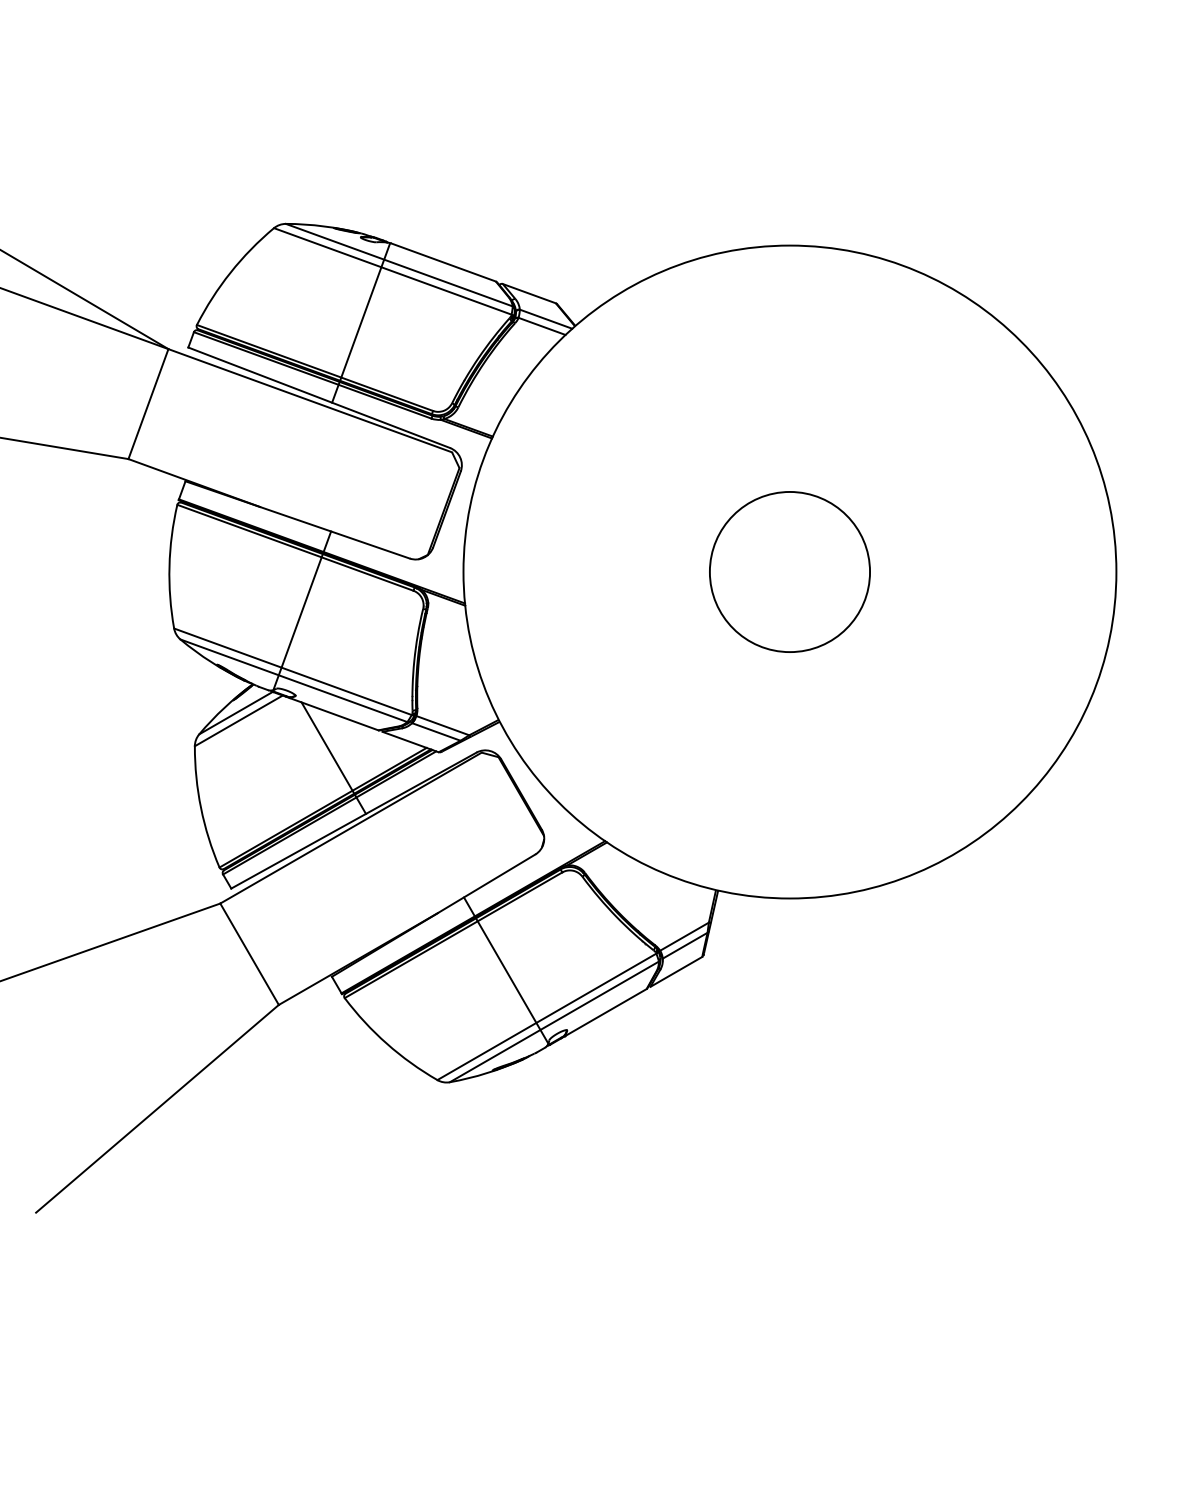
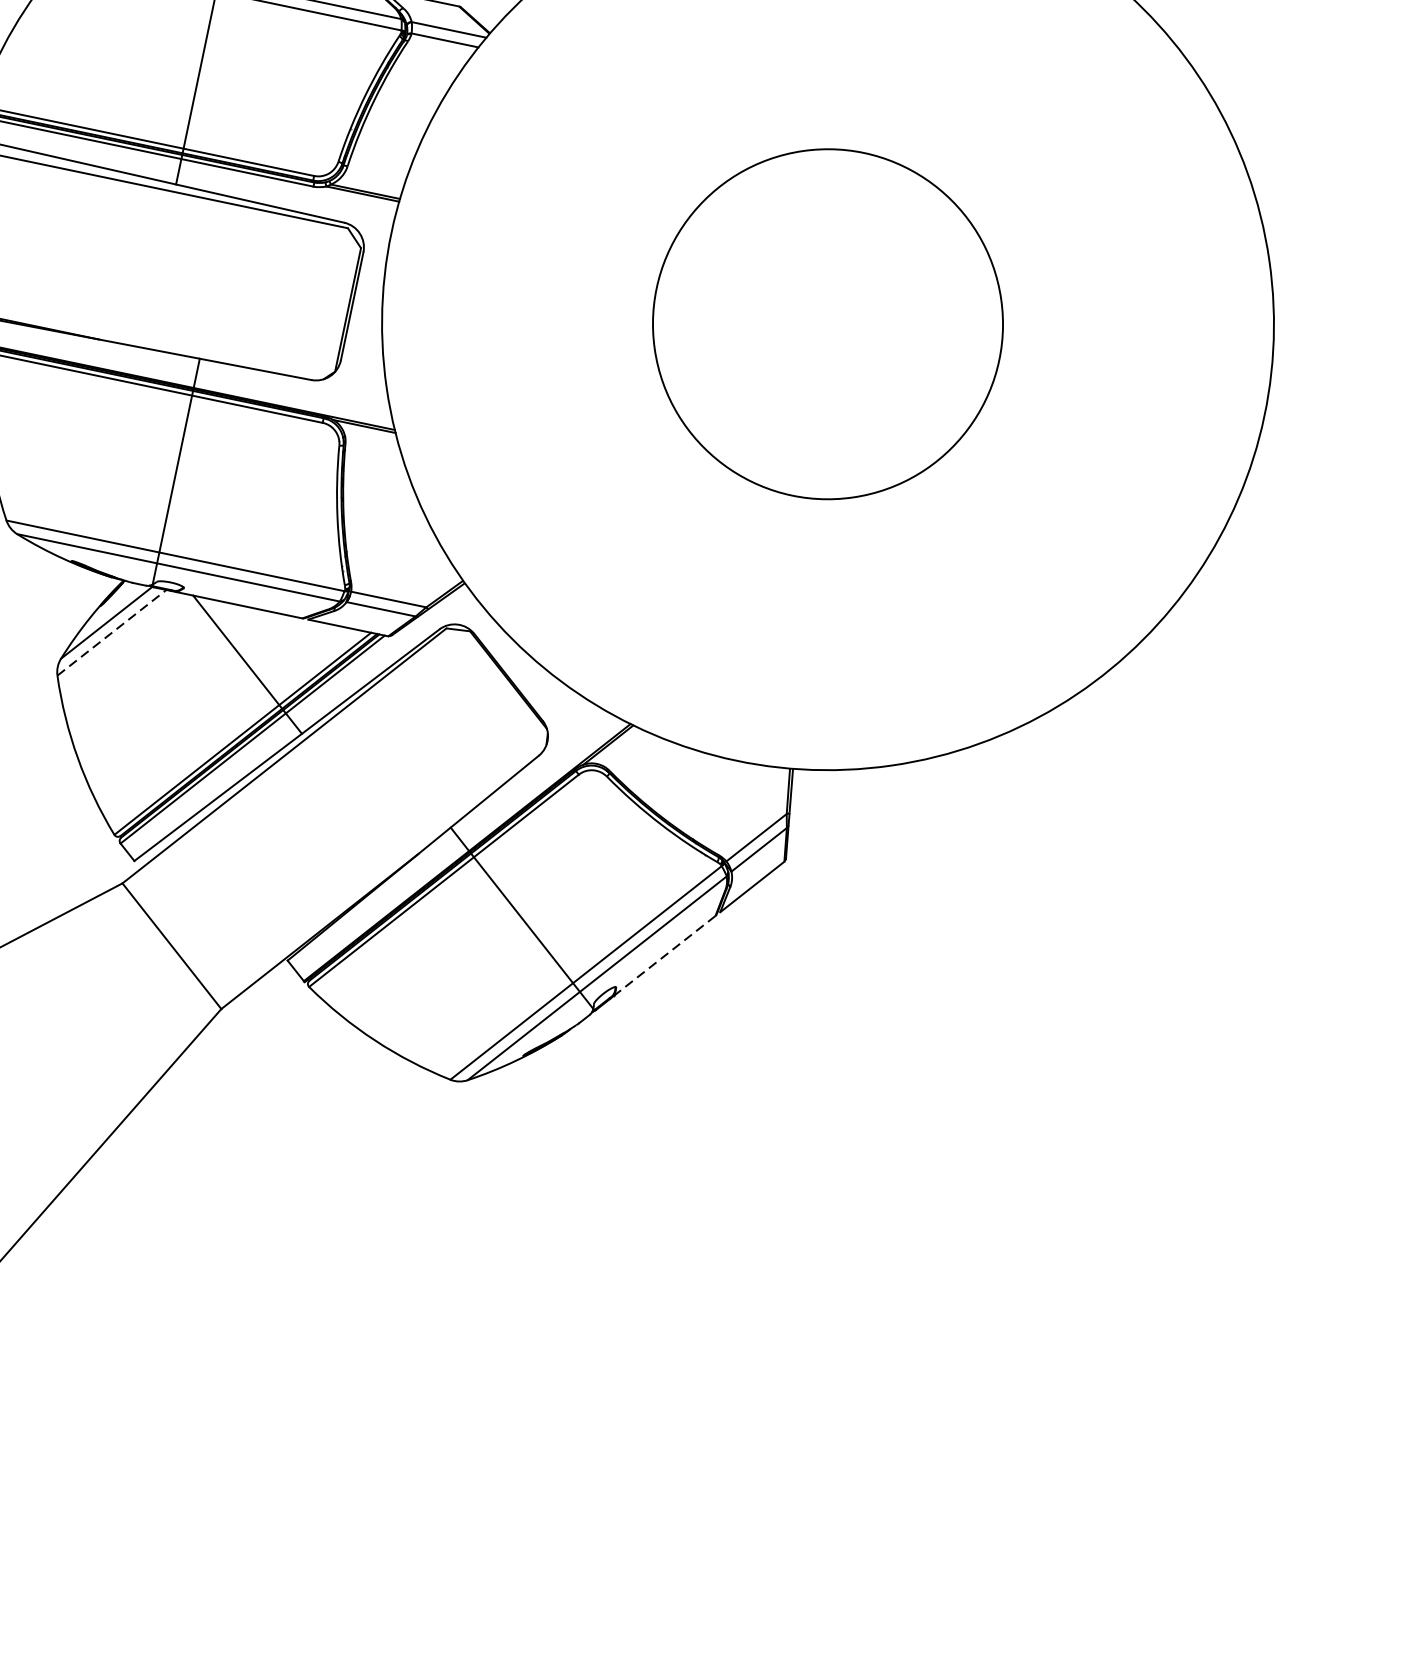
circle: (789, 571) -> (827, 323), size x1.6
line: (238, 720) -> (111, 632), solid -> dashed
line: (605, 1012) -> (664, 955), solid -> dashed

